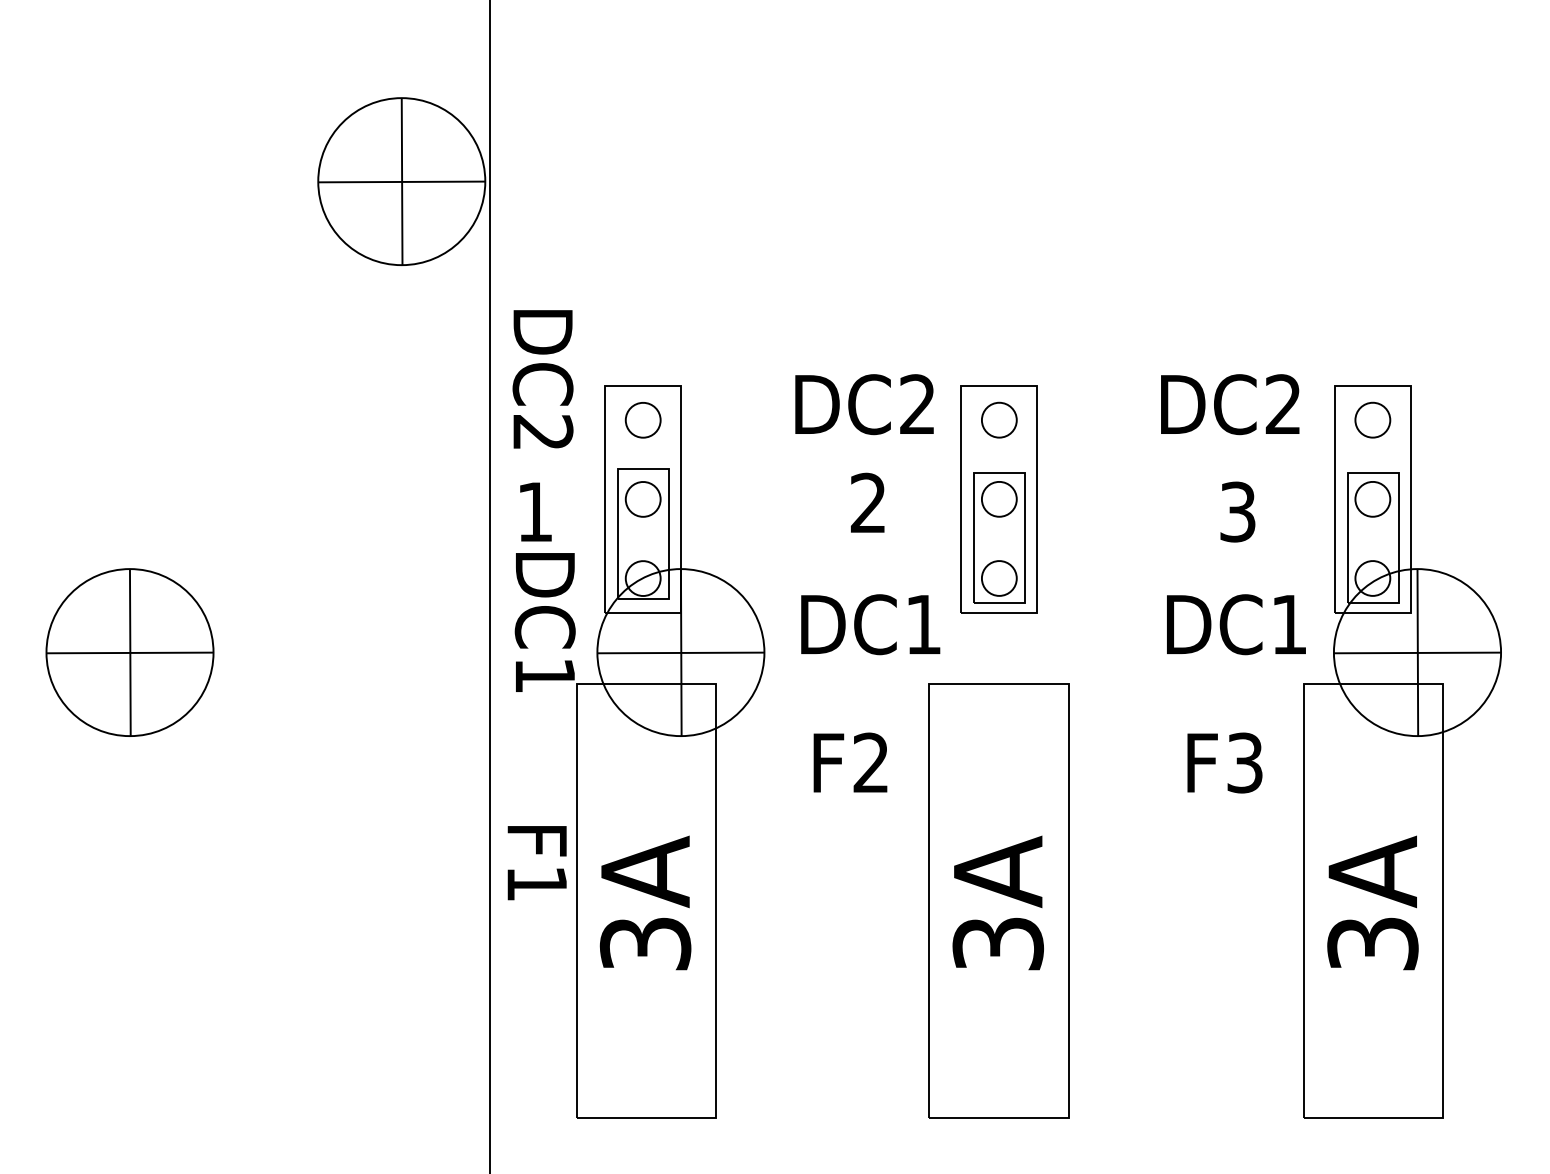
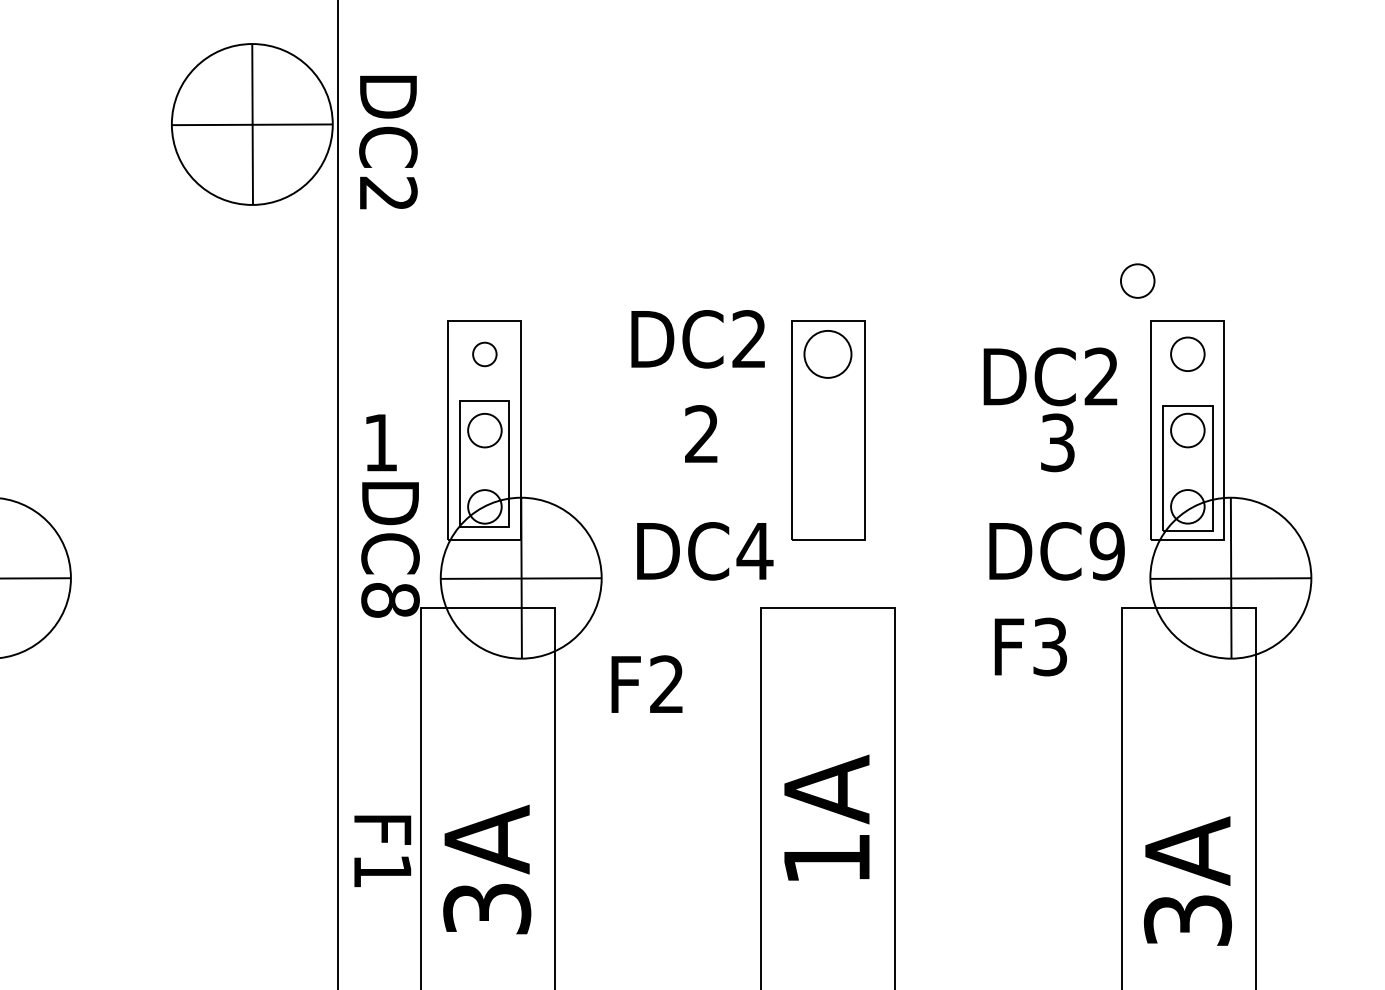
part: (1320, 343) -> (1137, 280), added
text: (542, 379) -> (387, 142), moved
text: (1230, 404) -> (1050, 376), moved
part: (999, 419) -> (828, 353), size x1.4
part: (642, 420) -> (484, 354), size x0.7
part: (999, 537) -> (828, 467), removed
text: (923, 624) -> (754, 551), DC1 -> DC4
text: (1289, 624) -> (1107, 551), DC1 -> DC9
text: (544, 675) -> (389, 600), DC1 -> DC8
text: (850, 762) -> (647, 684), moved
text: (1224, 762) -> (1030, 646), moved
text: (536, 863) -> (382, 851), moved
text: (645, 902) -> (487, 869), moved
text: (1372, 902) -> (1187, 880), moved
text: (998, 943) -> (827, 858), 3A -> 1A

